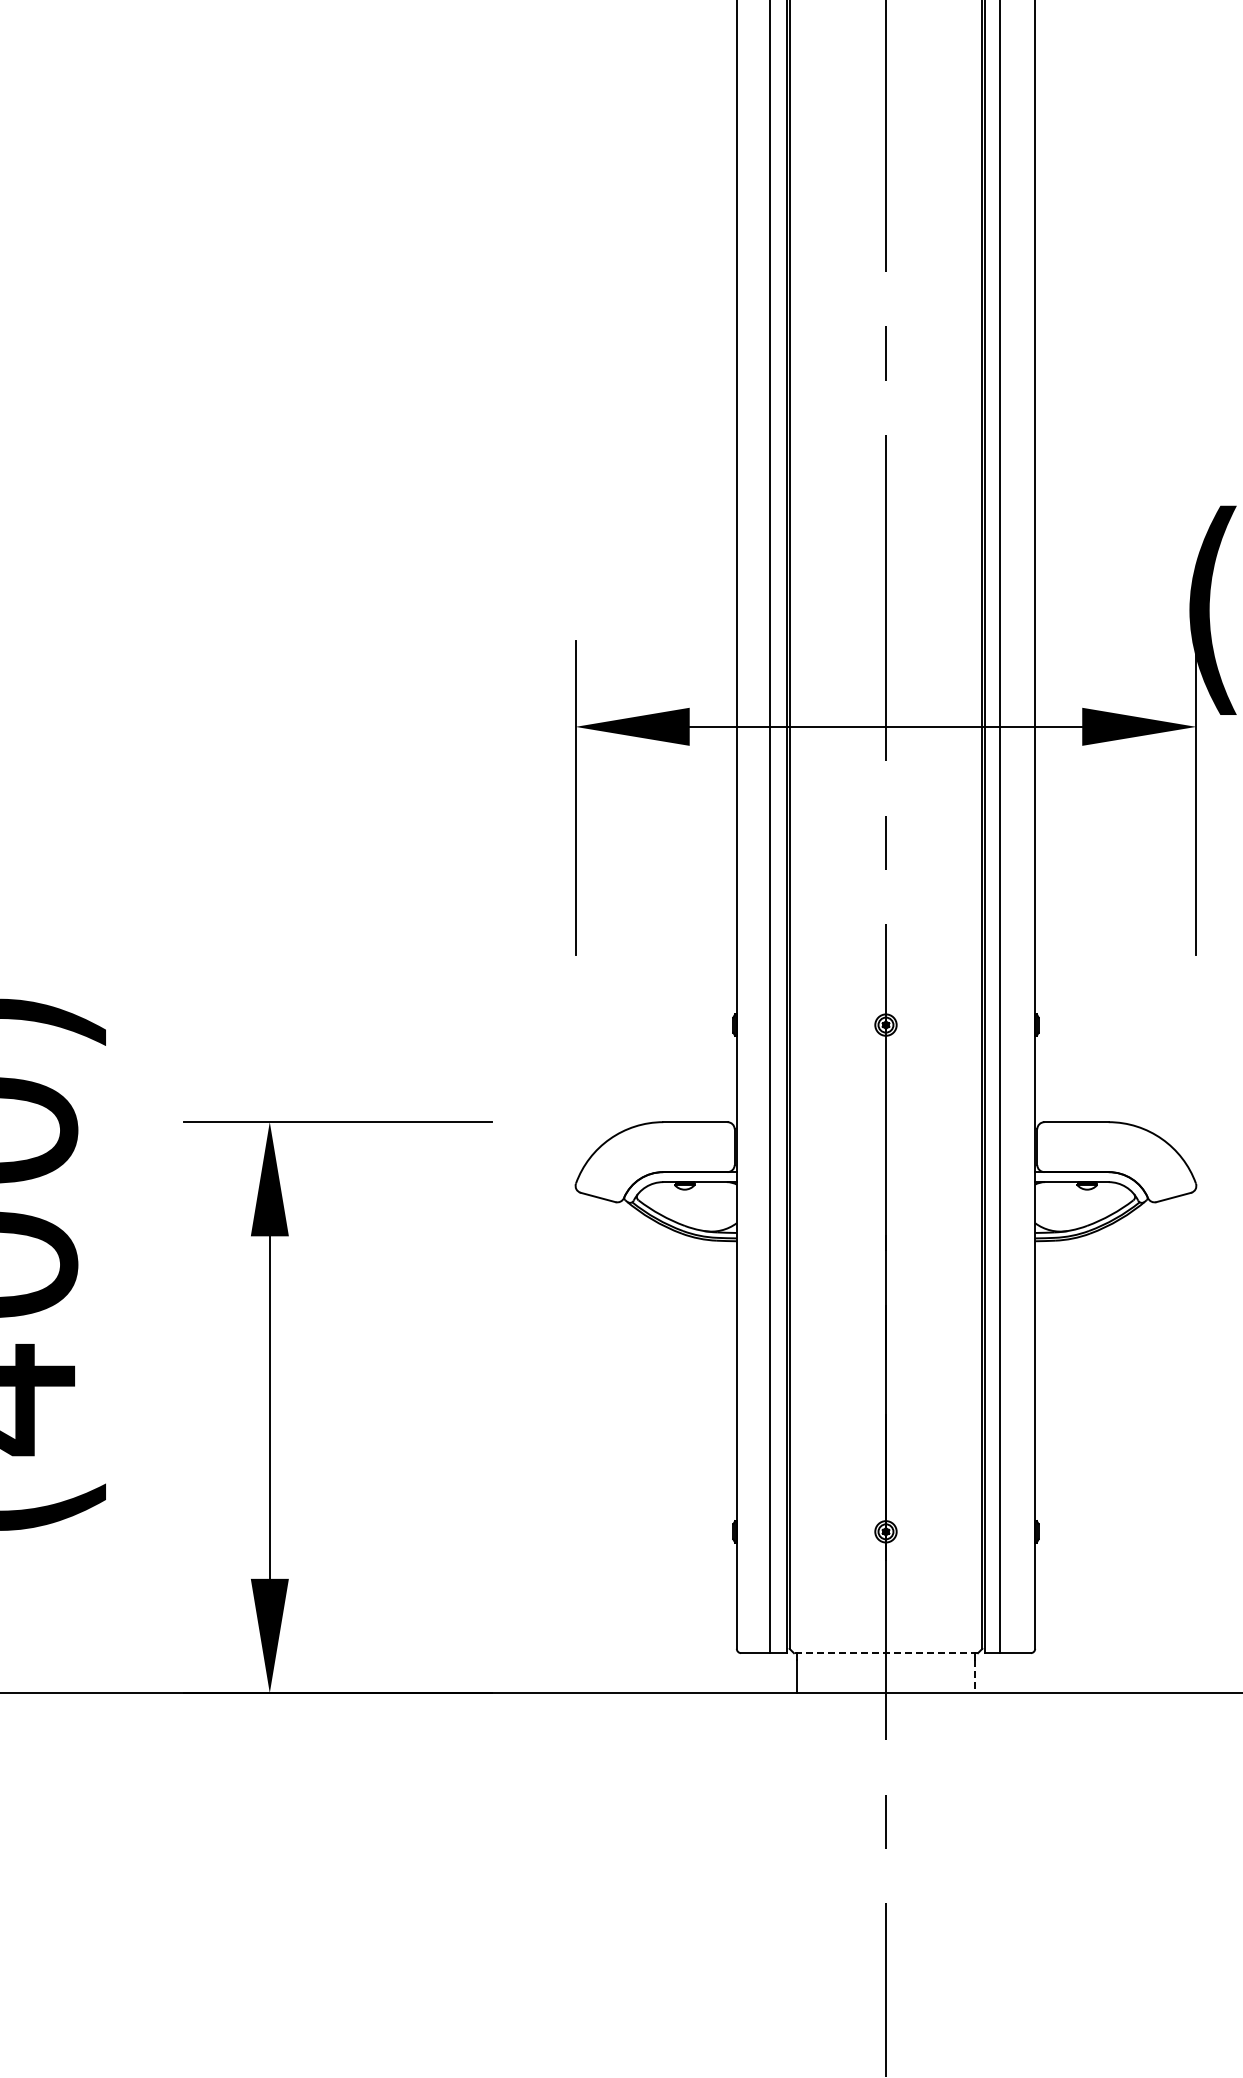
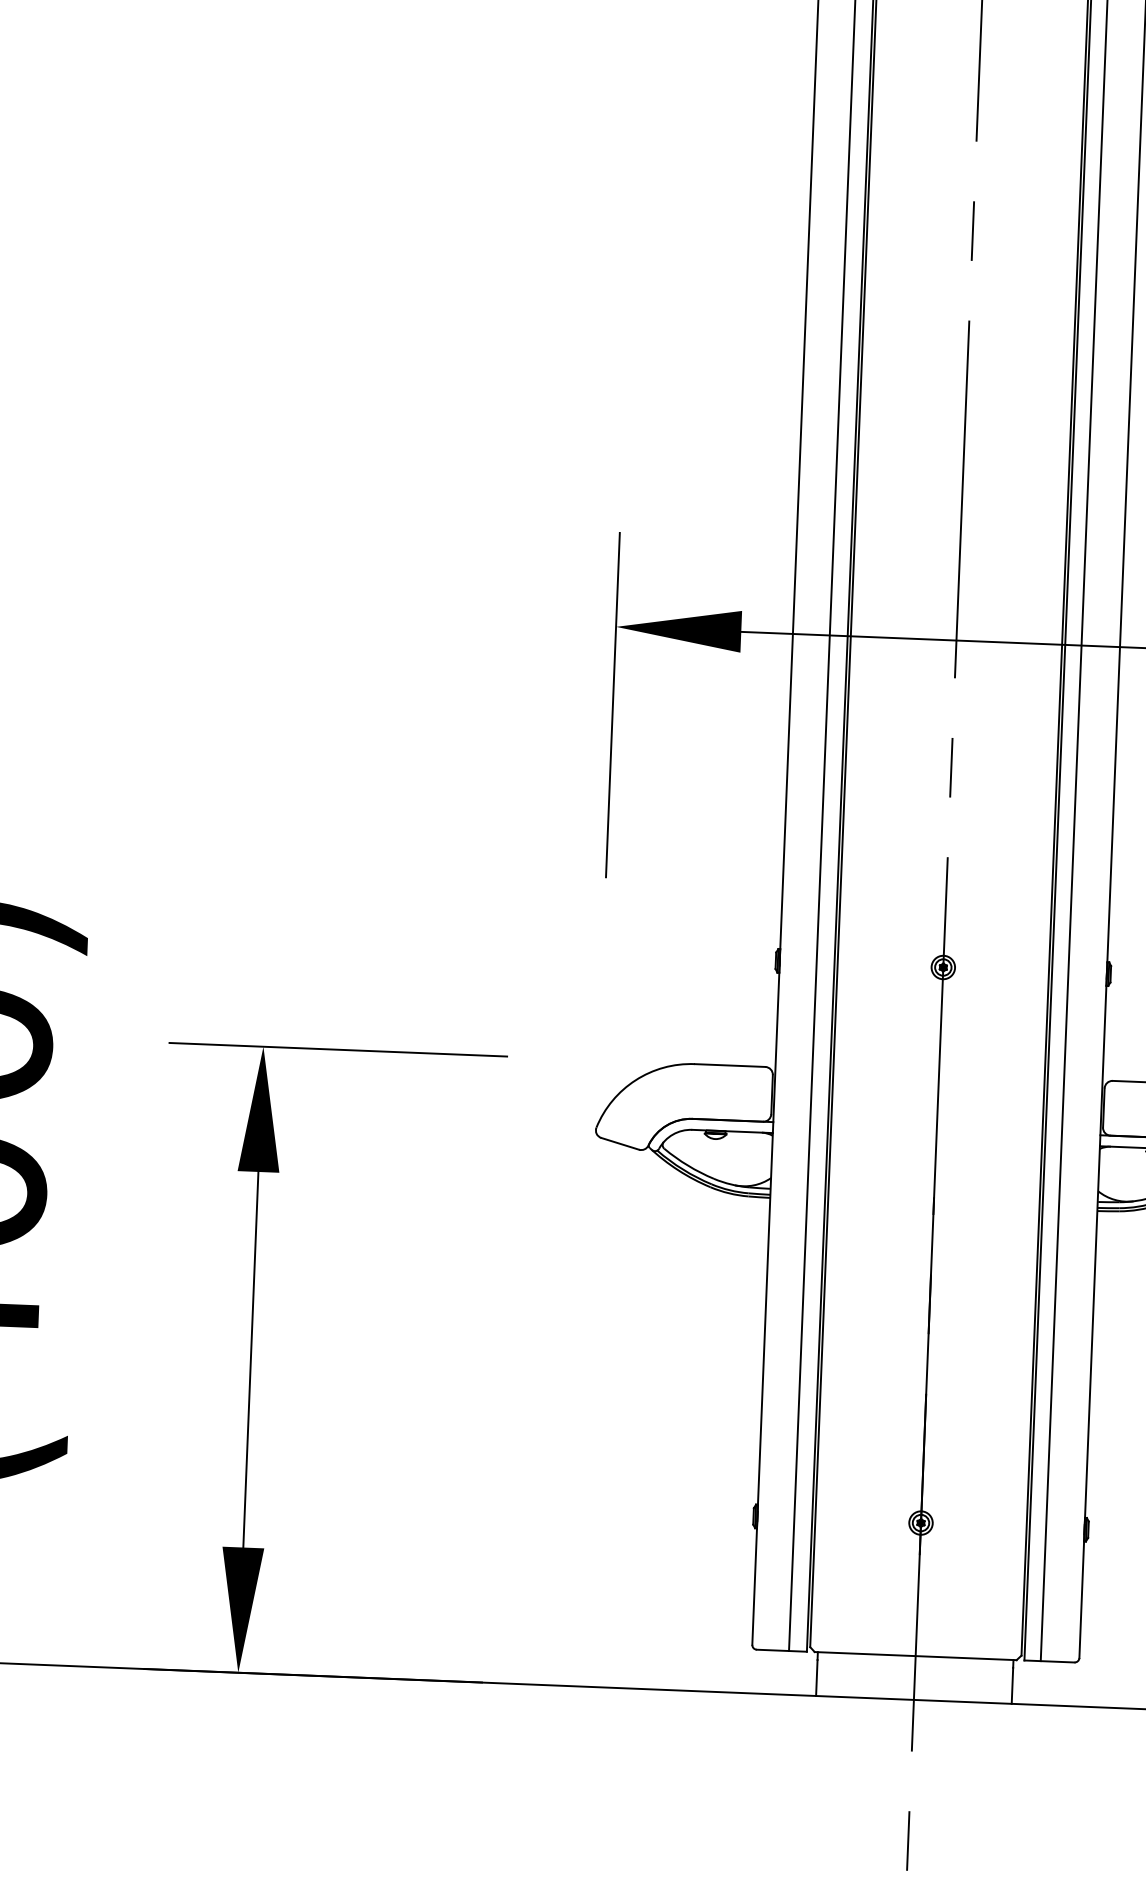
line: (885, 1653) -> (915, 1656), dashed -> solid
line: (975, 1677) -> (1012, 1686), dashed -> solid

